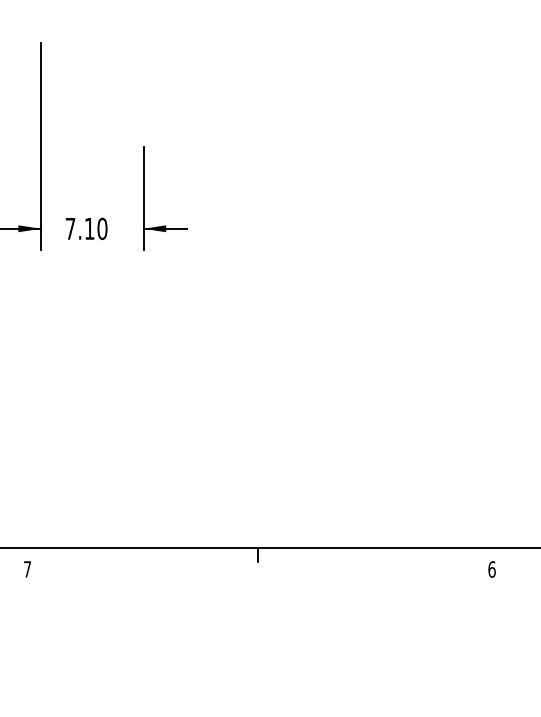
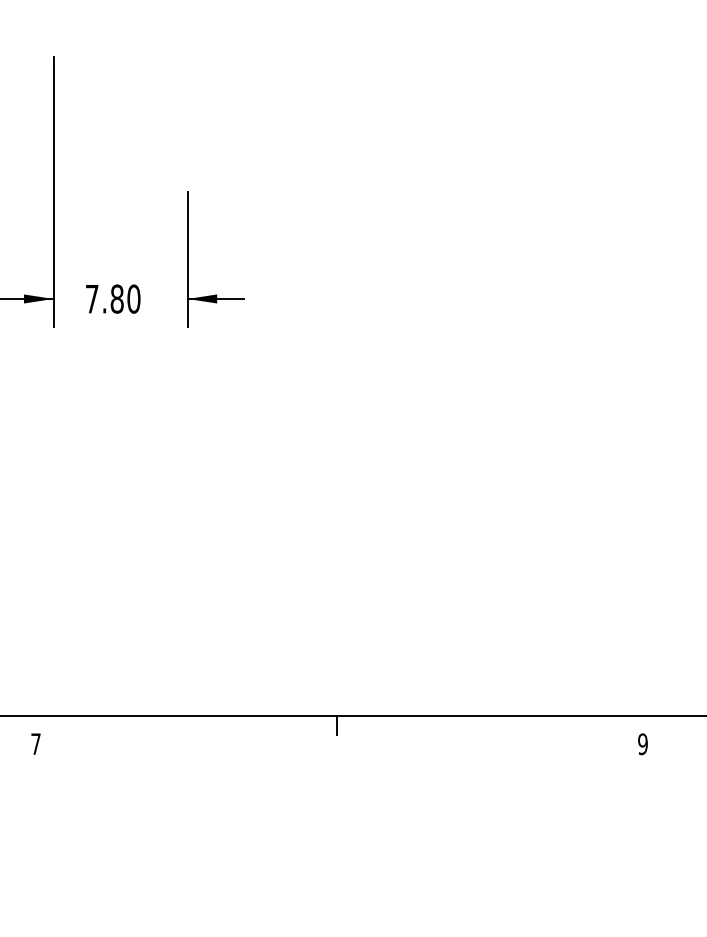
text: (89, 228) -> (116, 298), 7.10 -> 7.80
text: (491, 569) -> (642, 744), 6 -> 9

